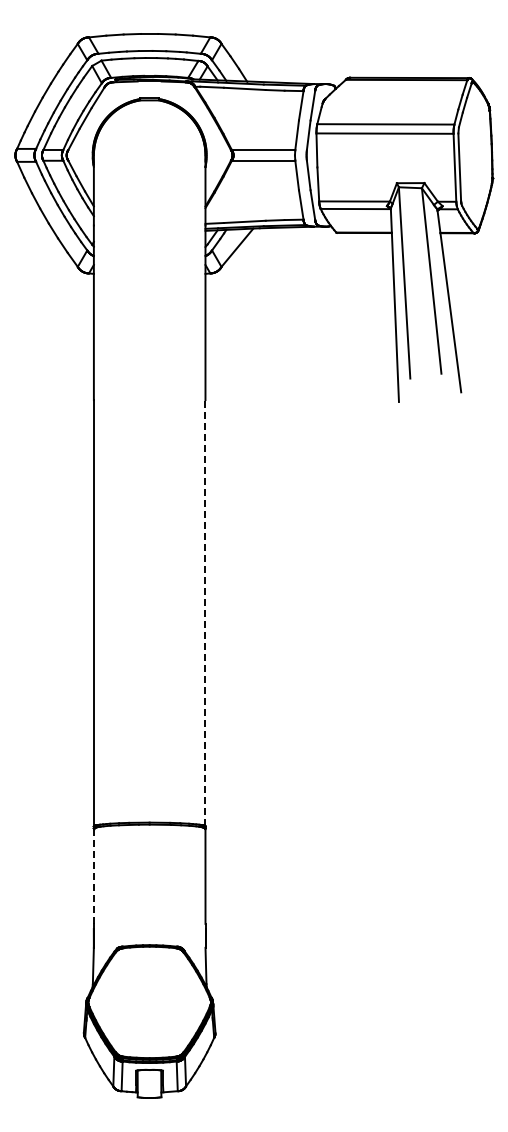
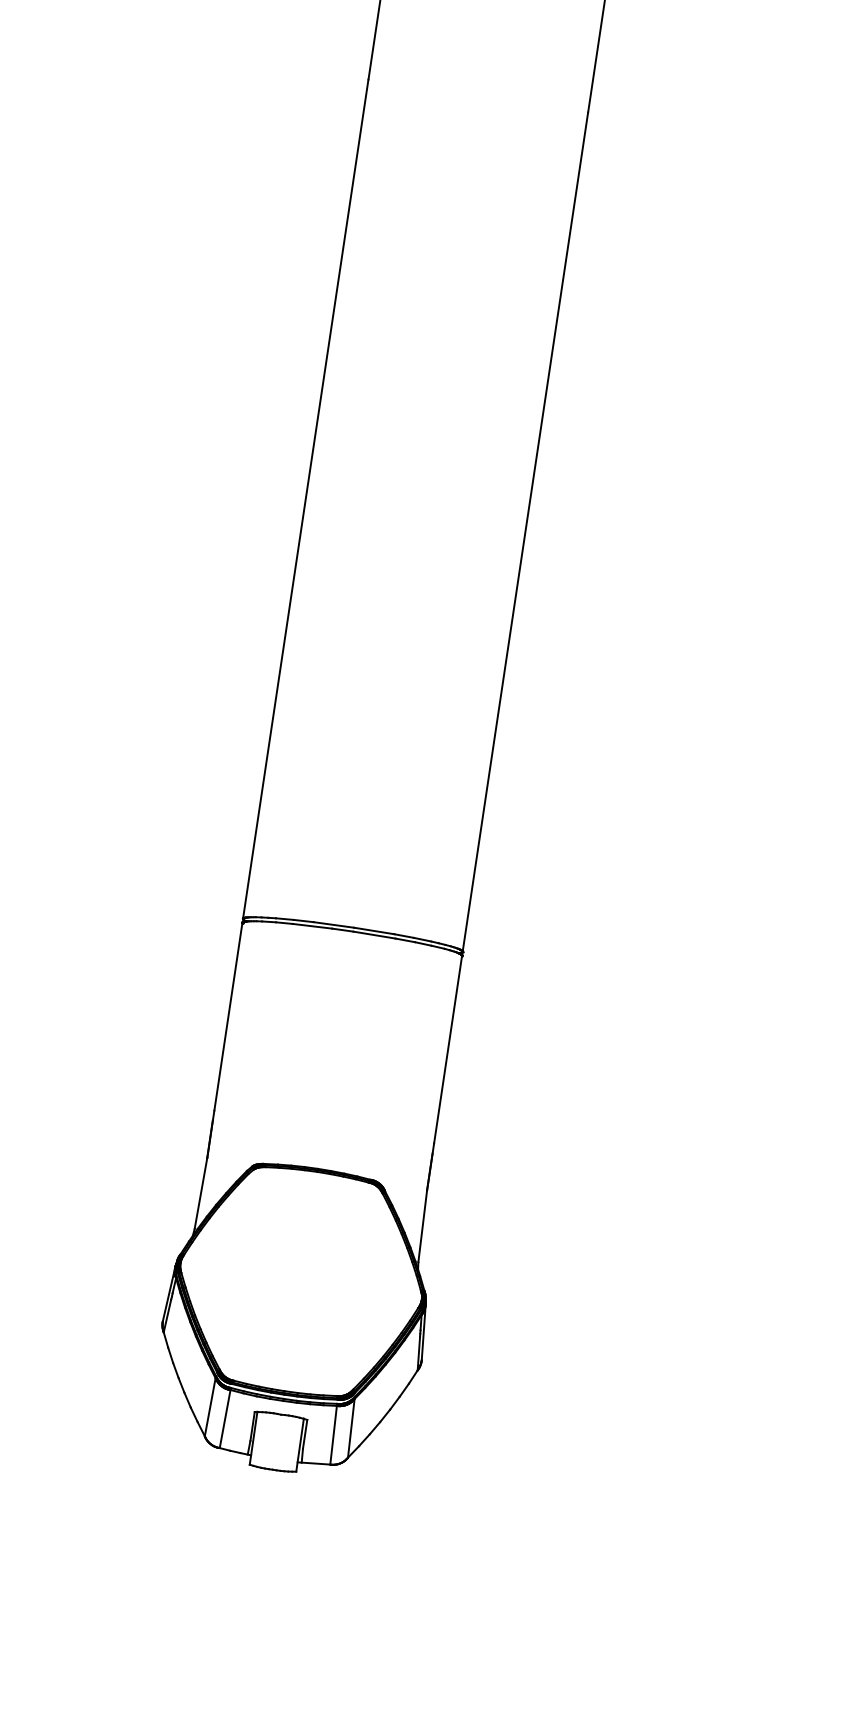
line: (205, 612) -> (525, 530), dashed -> solid
line: (93, 876) -> (227, 1017), dashed -> solid

